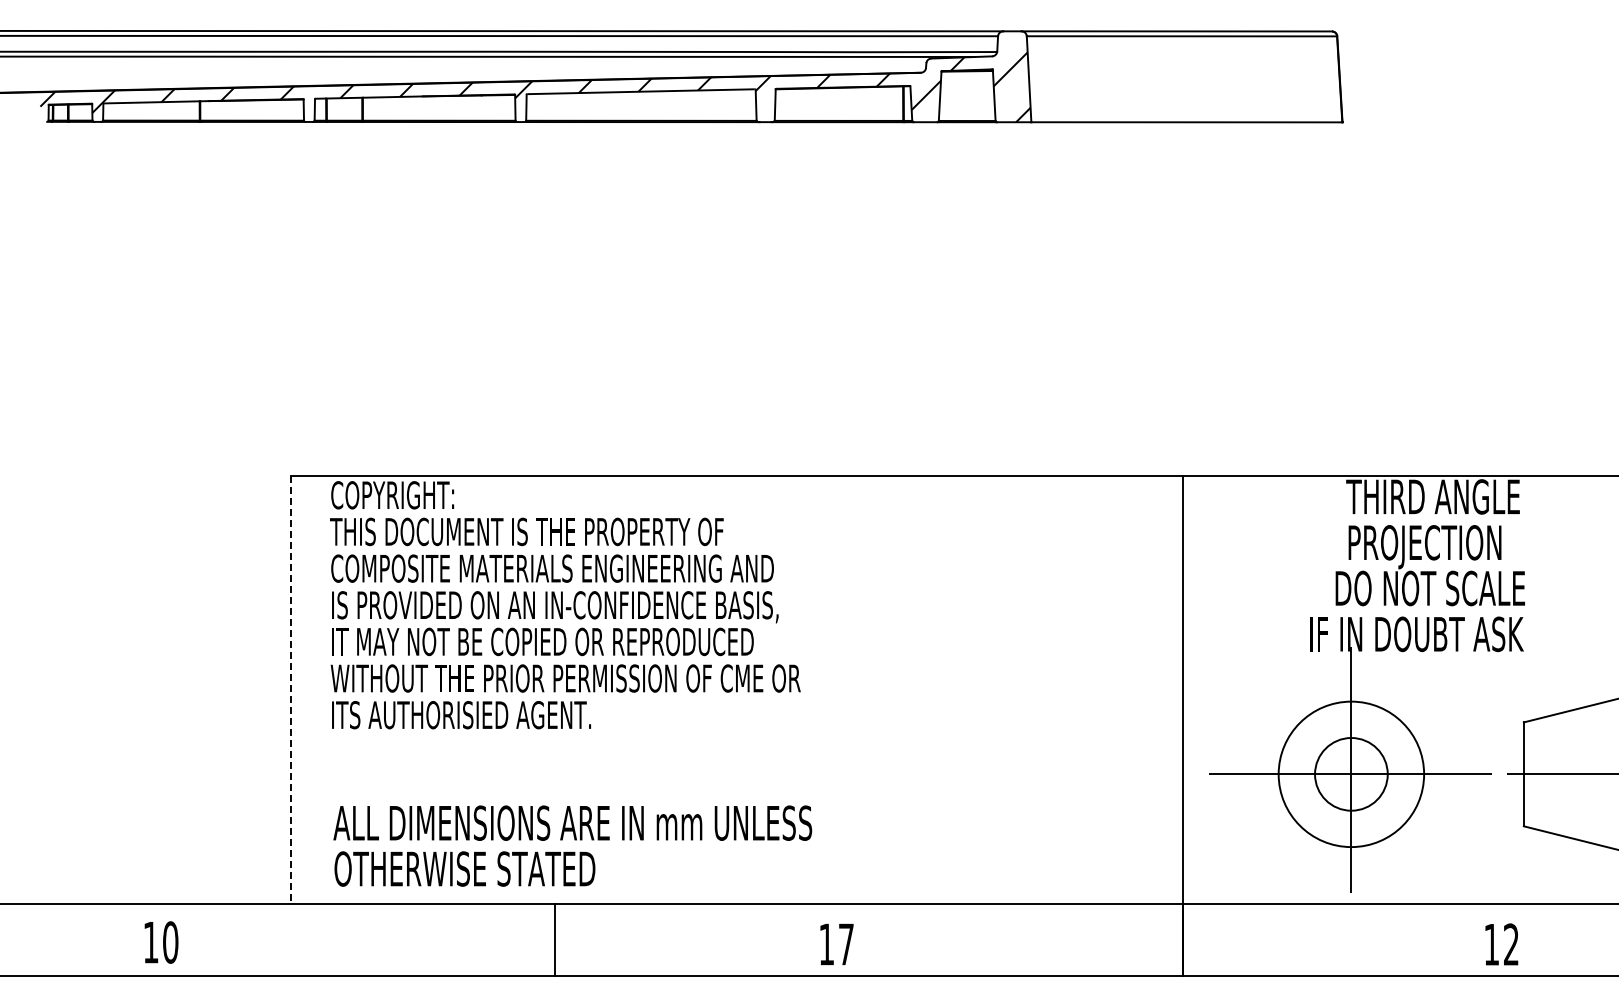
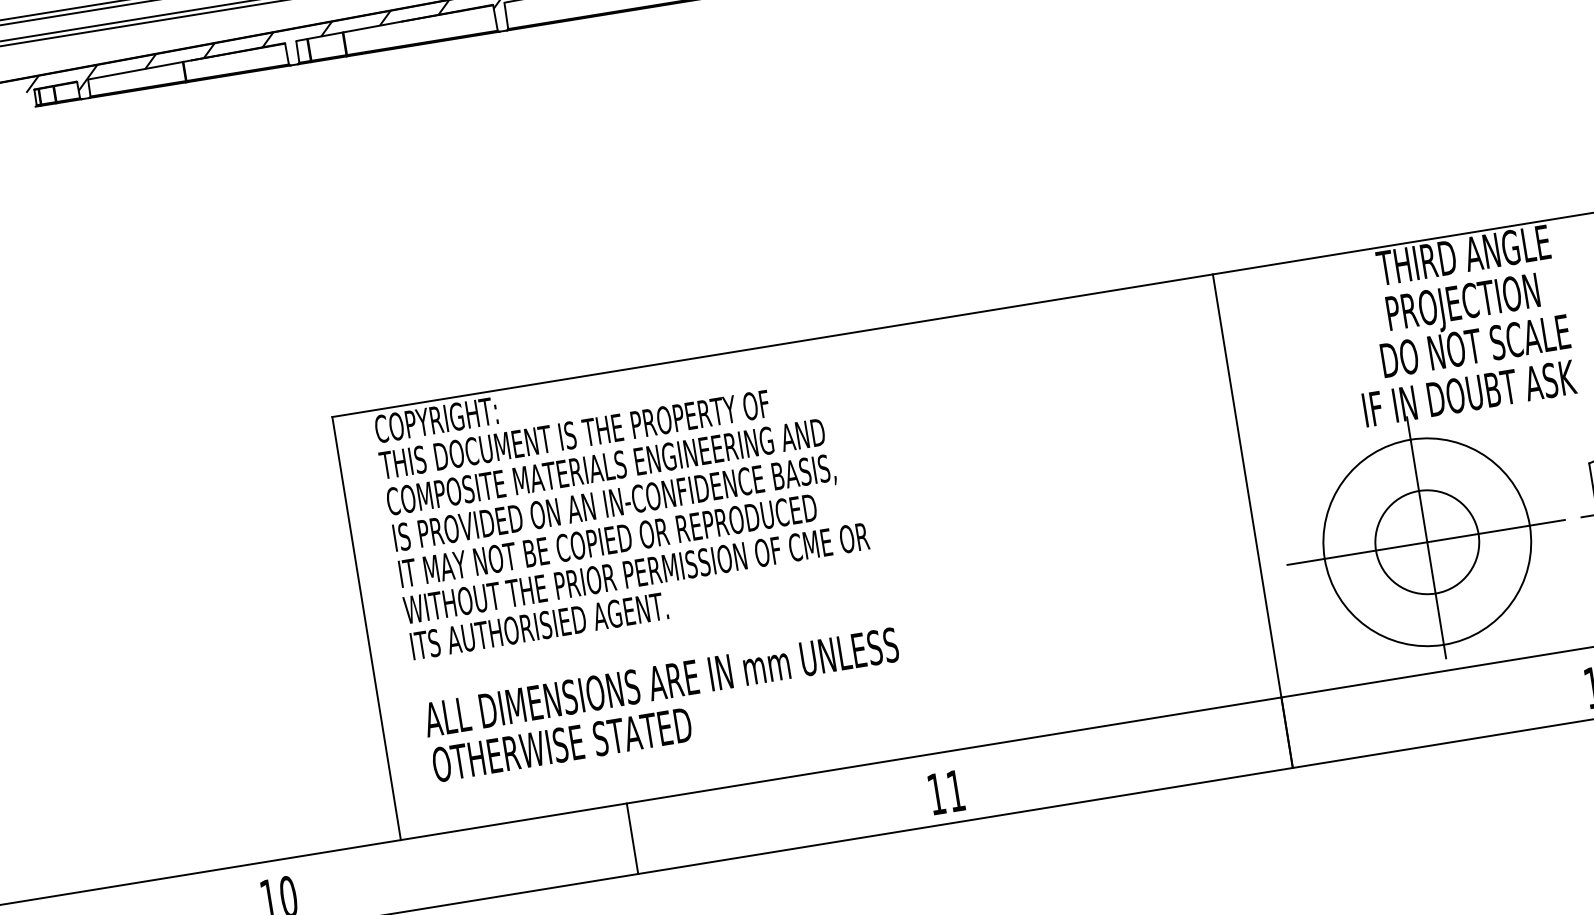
line: (290, 690) -> (366, 629), dashed -> solid
circle: (1351, 774) -> (1427, 542), size x1.43
circle: (1351, 774) -> (1427, 542), size x1.43
text: (572, 845) -> (664, 704), moved
line: (555, 939) -> (632, 838), moved
text: (846, 944) -> (956, 790), 17 -> 11

